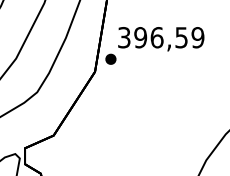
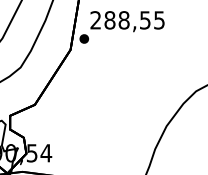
text: (160, 37) -> (127, 20), 396,59 -> 288,55

